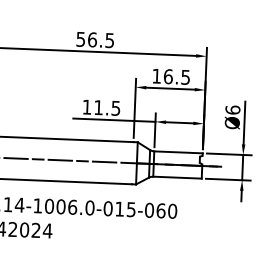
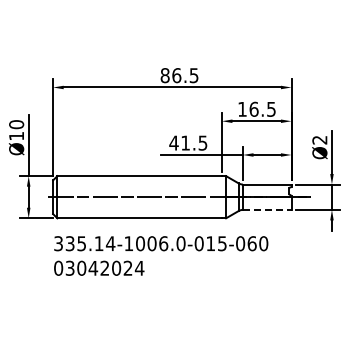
text: (80, 39) -> (164, 75), 56.5 -> 86.5
text: (86, 106) -> (173, 142), 11.5 -> 41.5
text: (232, 109) -> (319, 139), Ø6 -> Ø2
line: (177, 177) -> (267, 209), solid -> dashed

